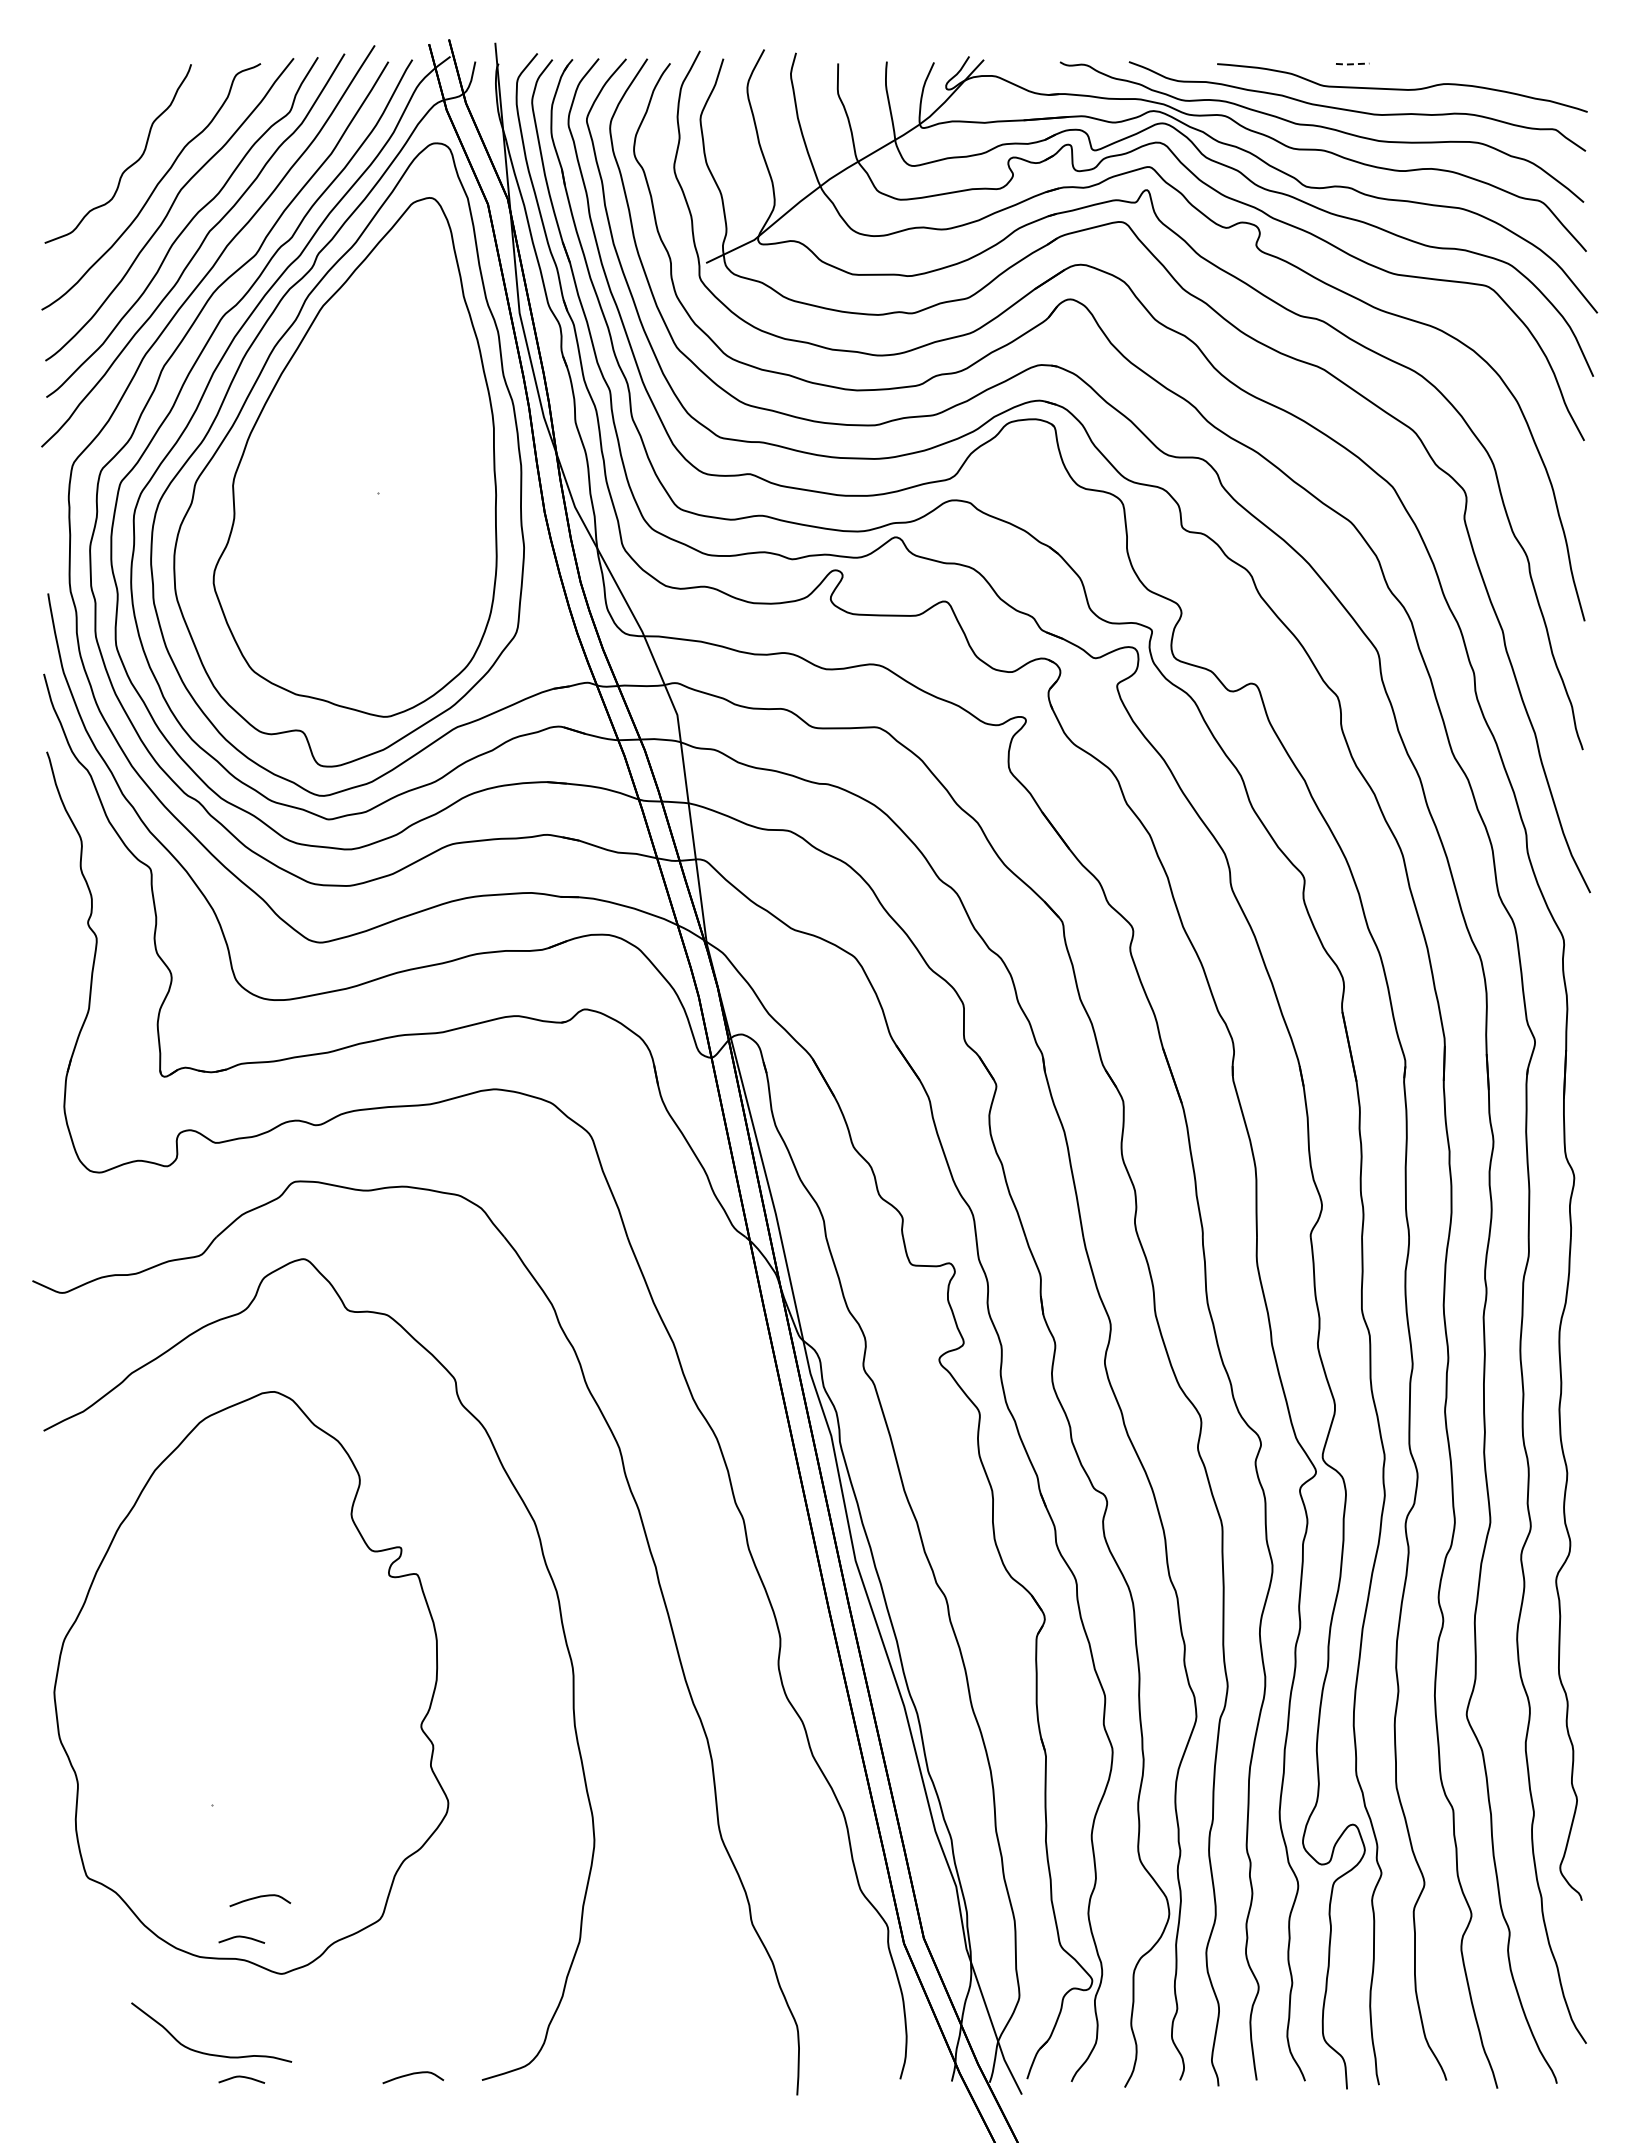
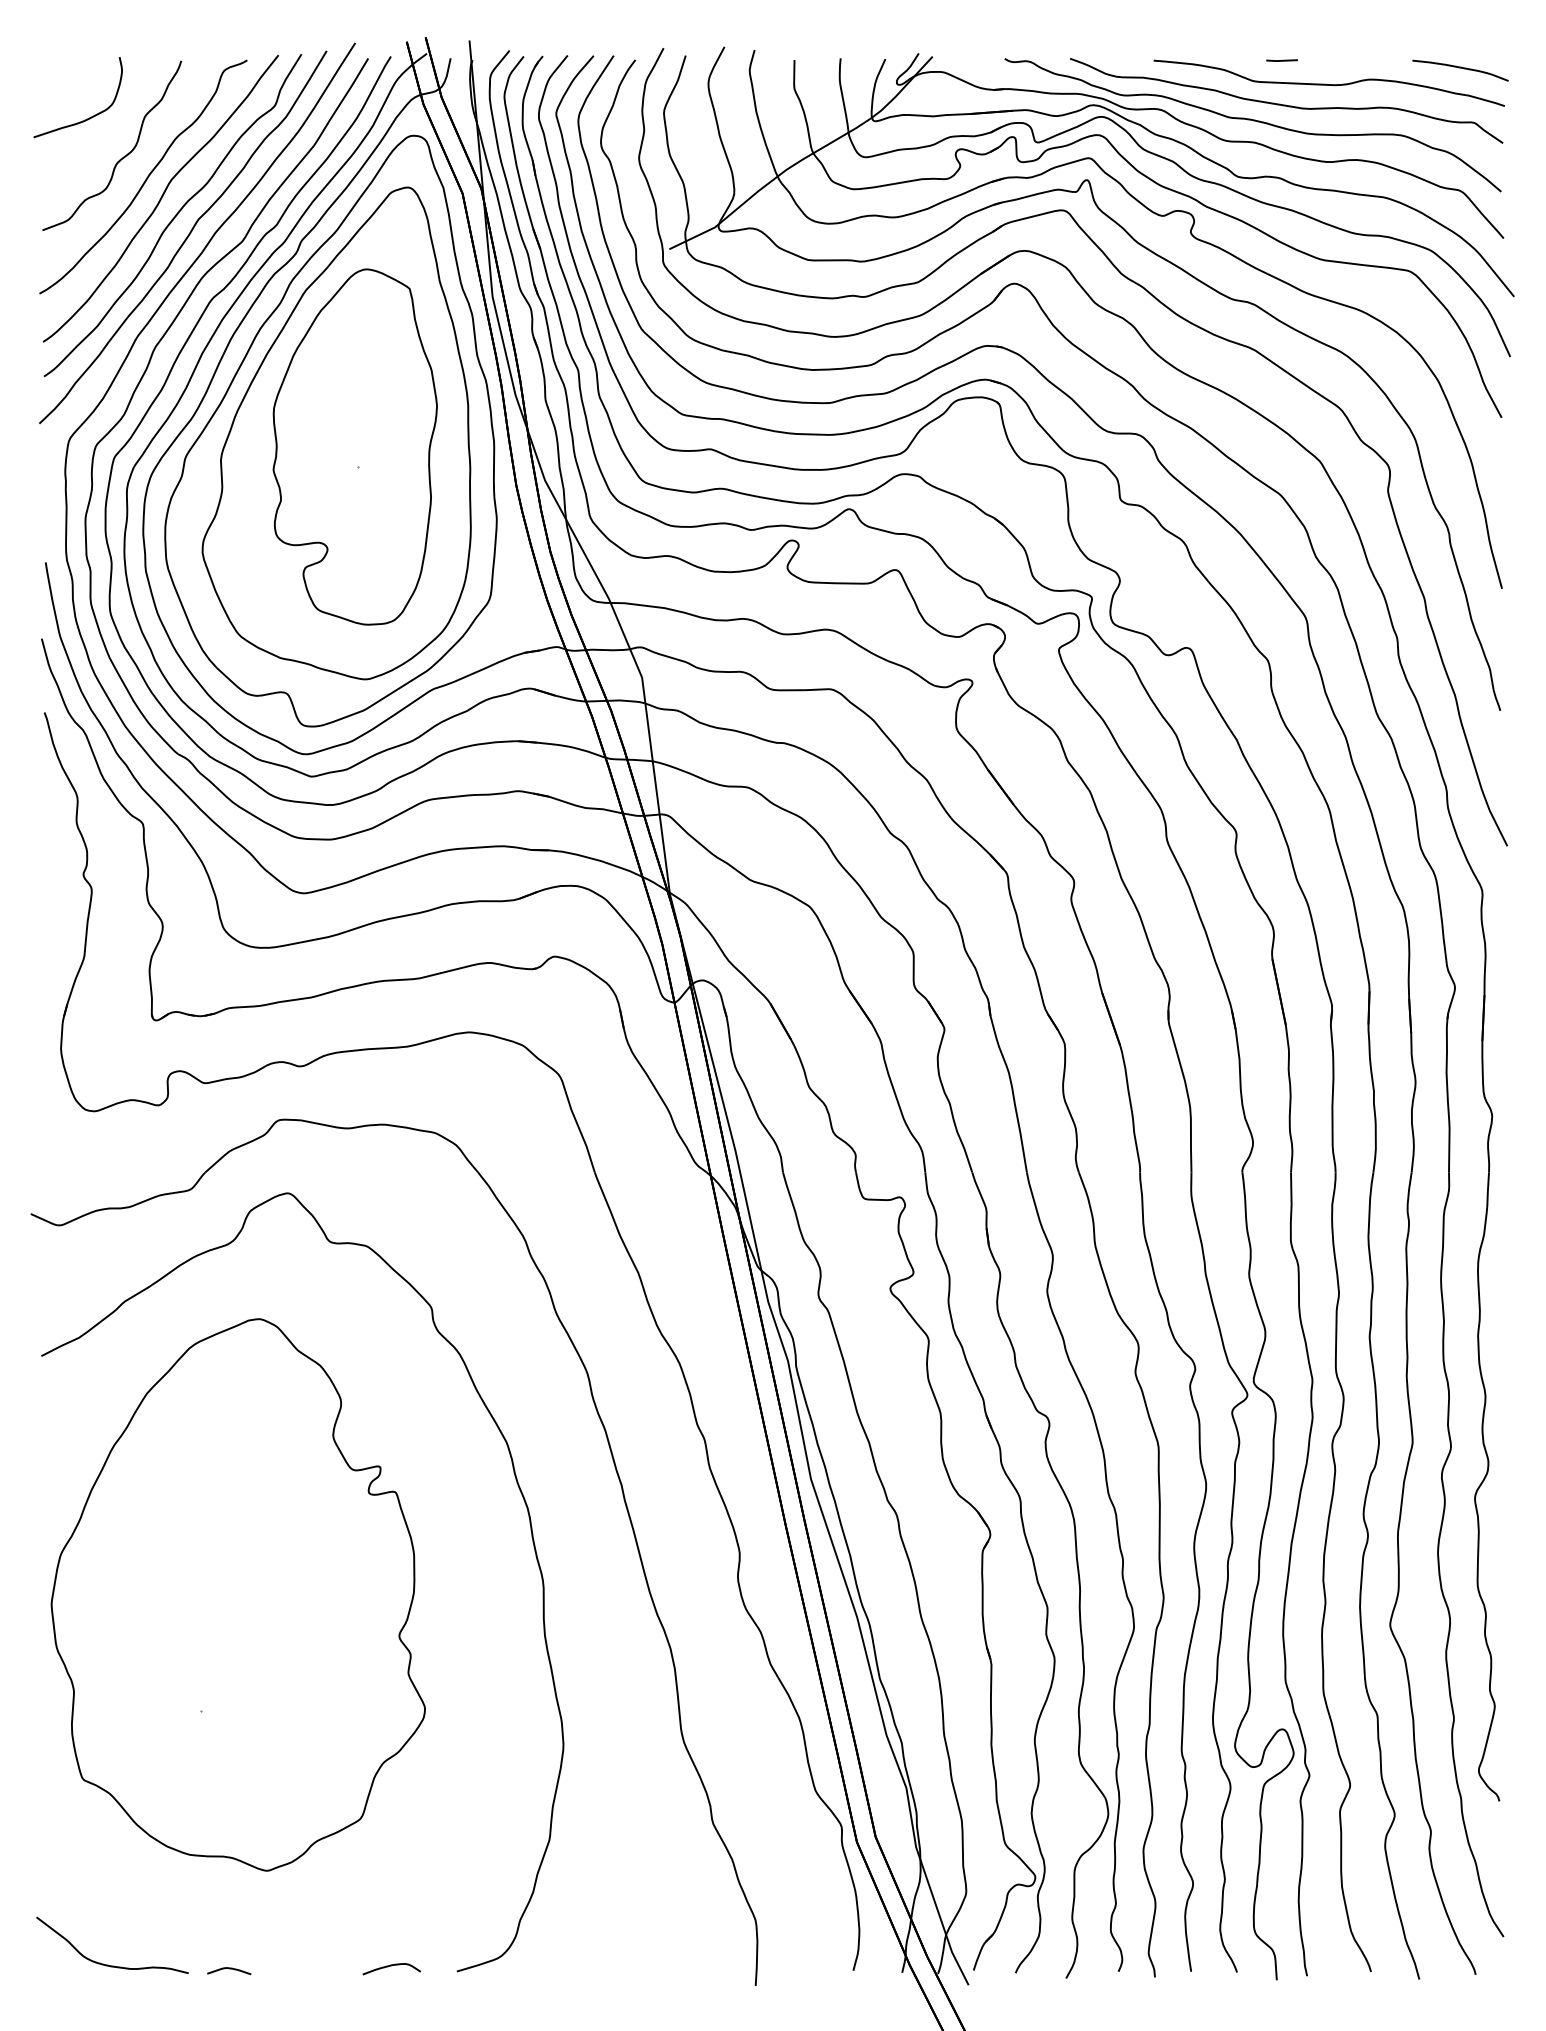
line: (1352, 64) -> (1281, 61), dashed -> solid
curve: (1540, 72) -> (1460, 68), added
curve: (93, 124) -> (88, 117), added
part: (374, 471) -> (355, 446), added
curve: (260, 1897) -> (246, 1798), removed
curve: (241, 1937) -> (228, 1836), removed
curve: (205, 2052) -> (106, 1964), moved

